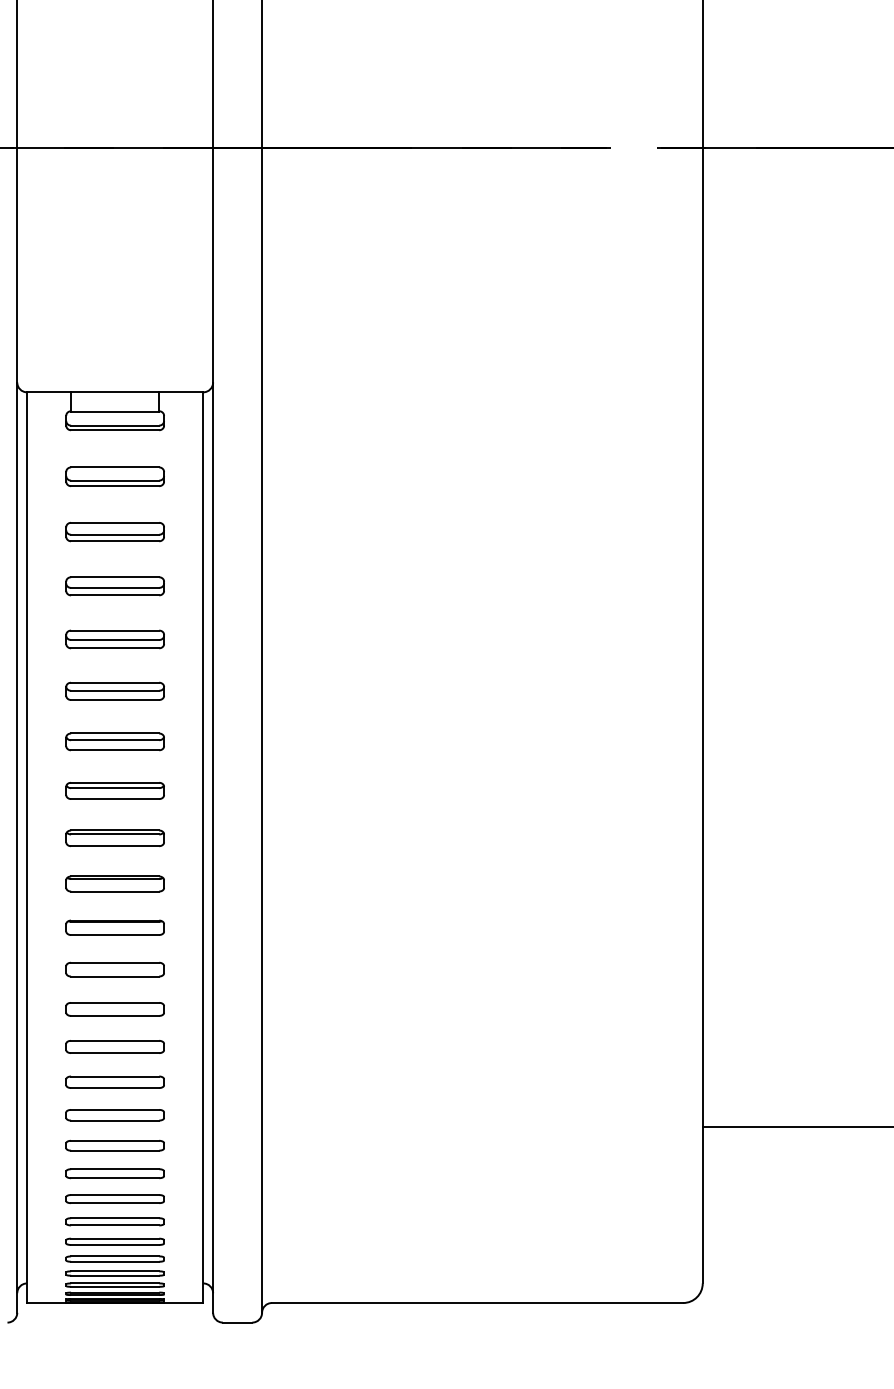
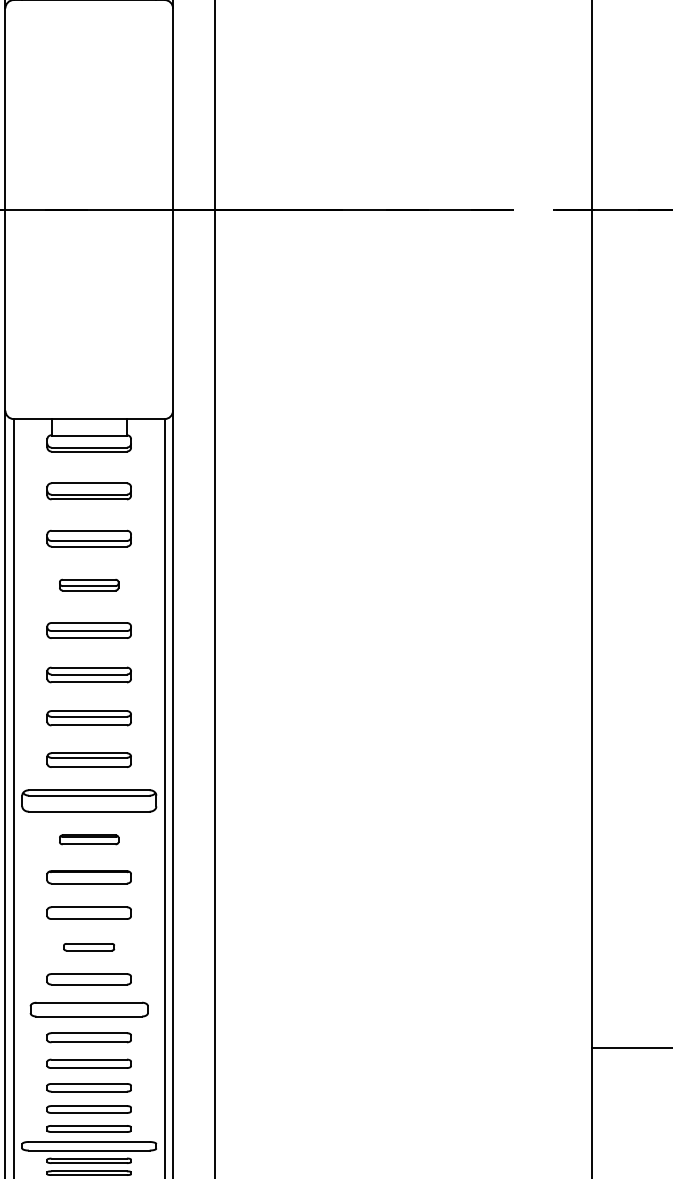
part: (114, 586) -> (88, 585), size x0.7
part: (114, 837) -> (88, 800), size x1.6
part: (114, 883) -> (88, 839), size x0.7
part: (114, 1009) -> (88, 947), size x0.6
part: (114, 1081) -> (88, 1008), size x1.4
part: (114, 1241) -> (88, 1145), size x1.6

